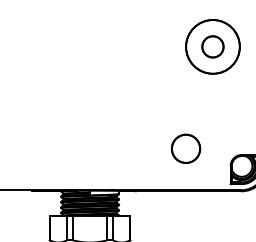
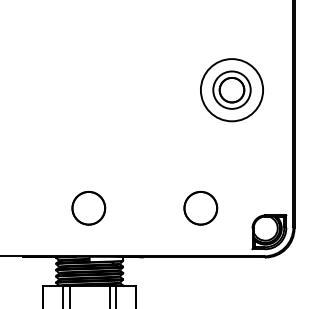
circle: (212, 47) -> (231, 90), size x0.6
part: (89, 149) -> (88, 208), added

